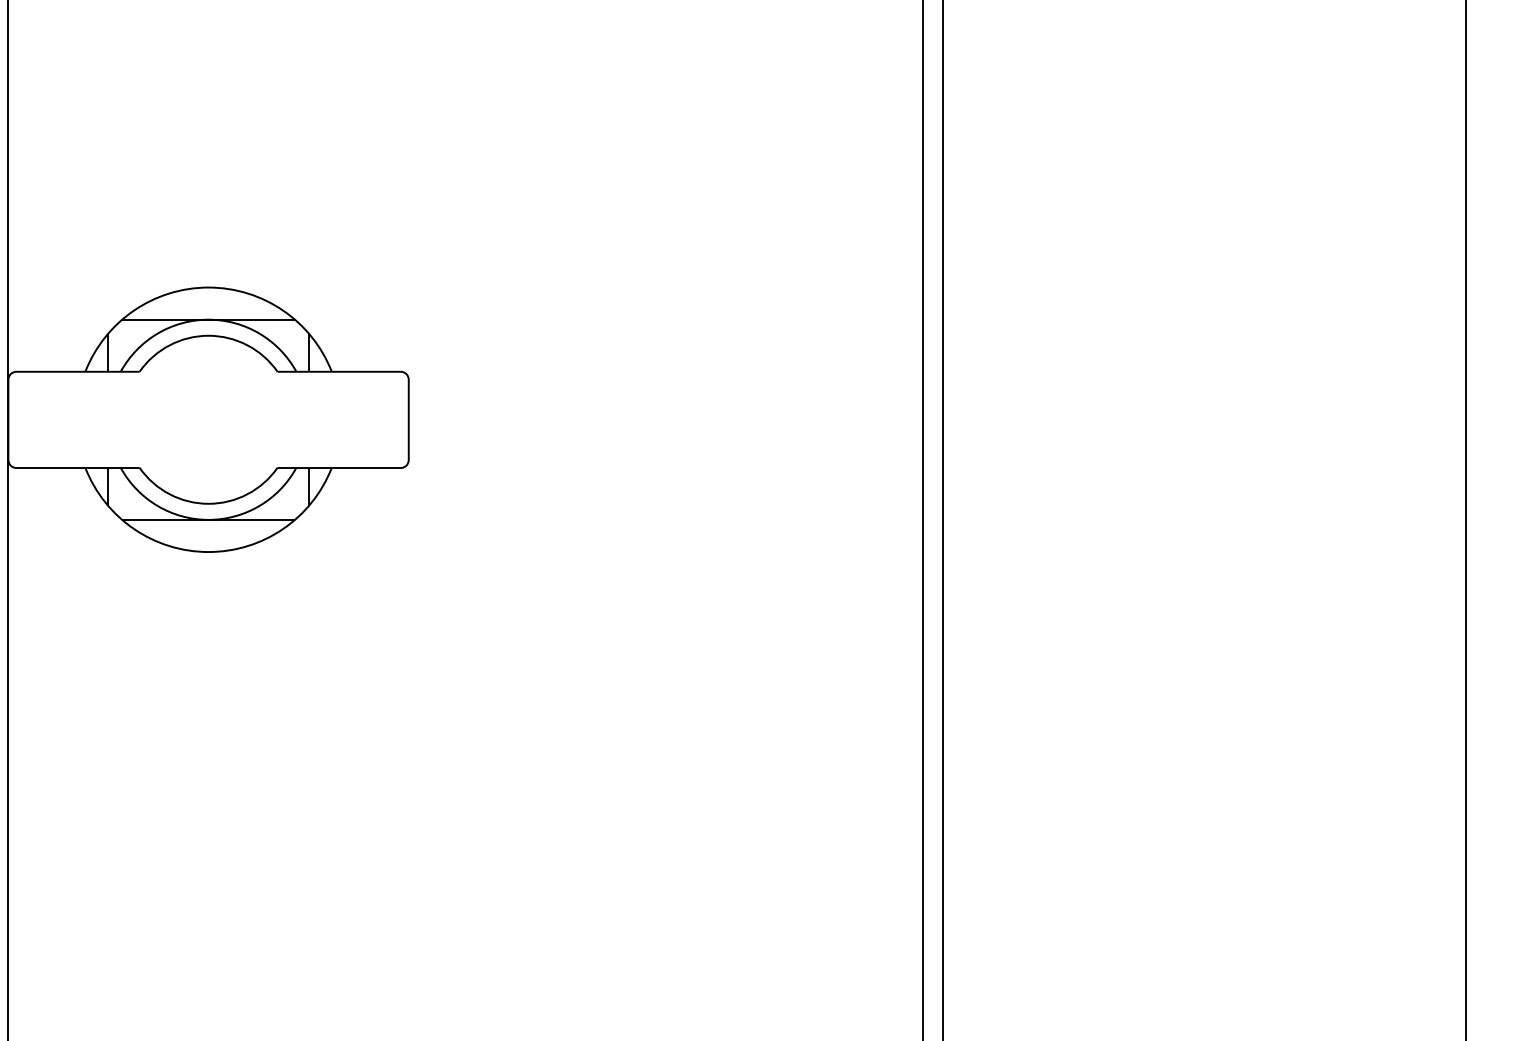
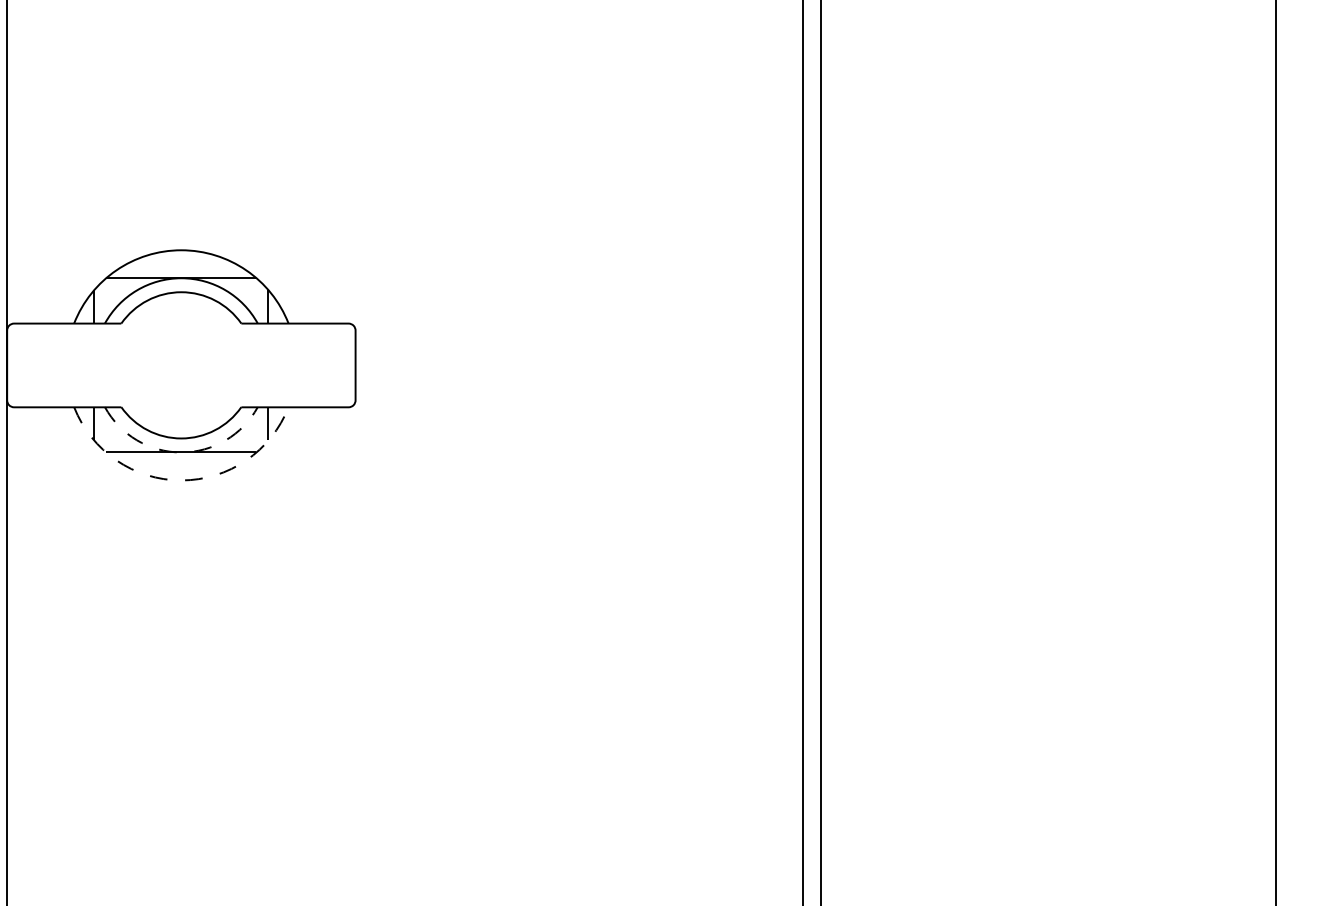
arc: (208, 519) -> (181, 452), solid -> dashed
arc: (208, 552) -> (181, 480), solid -> dashed

